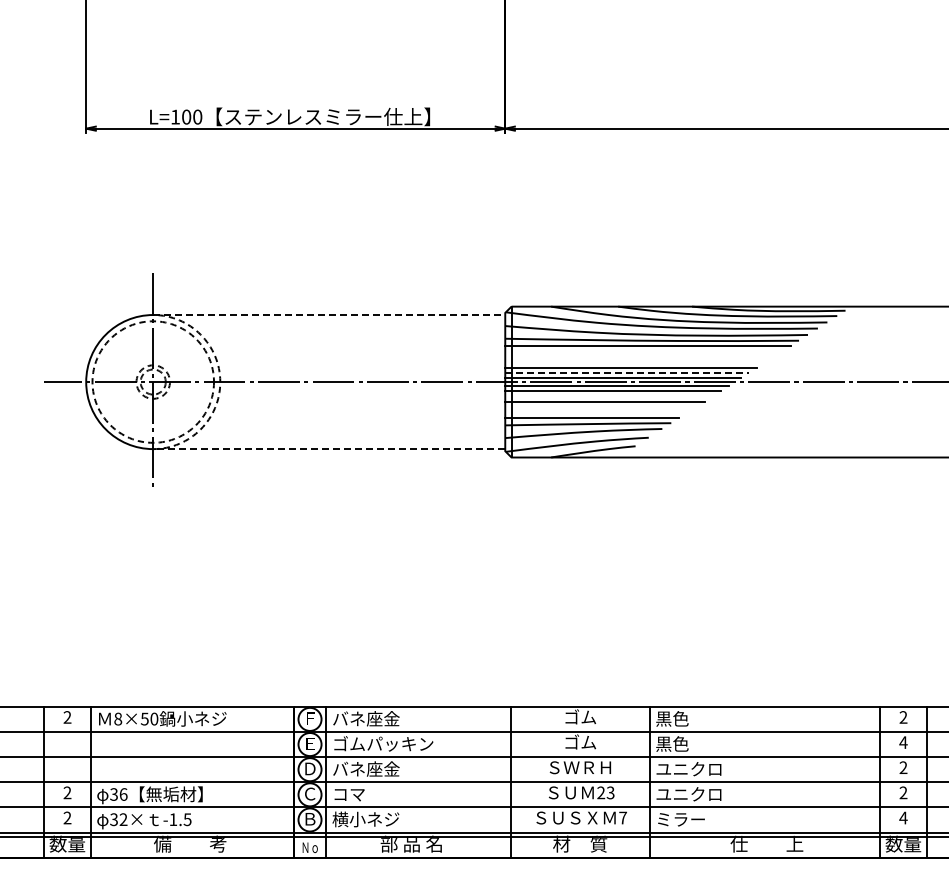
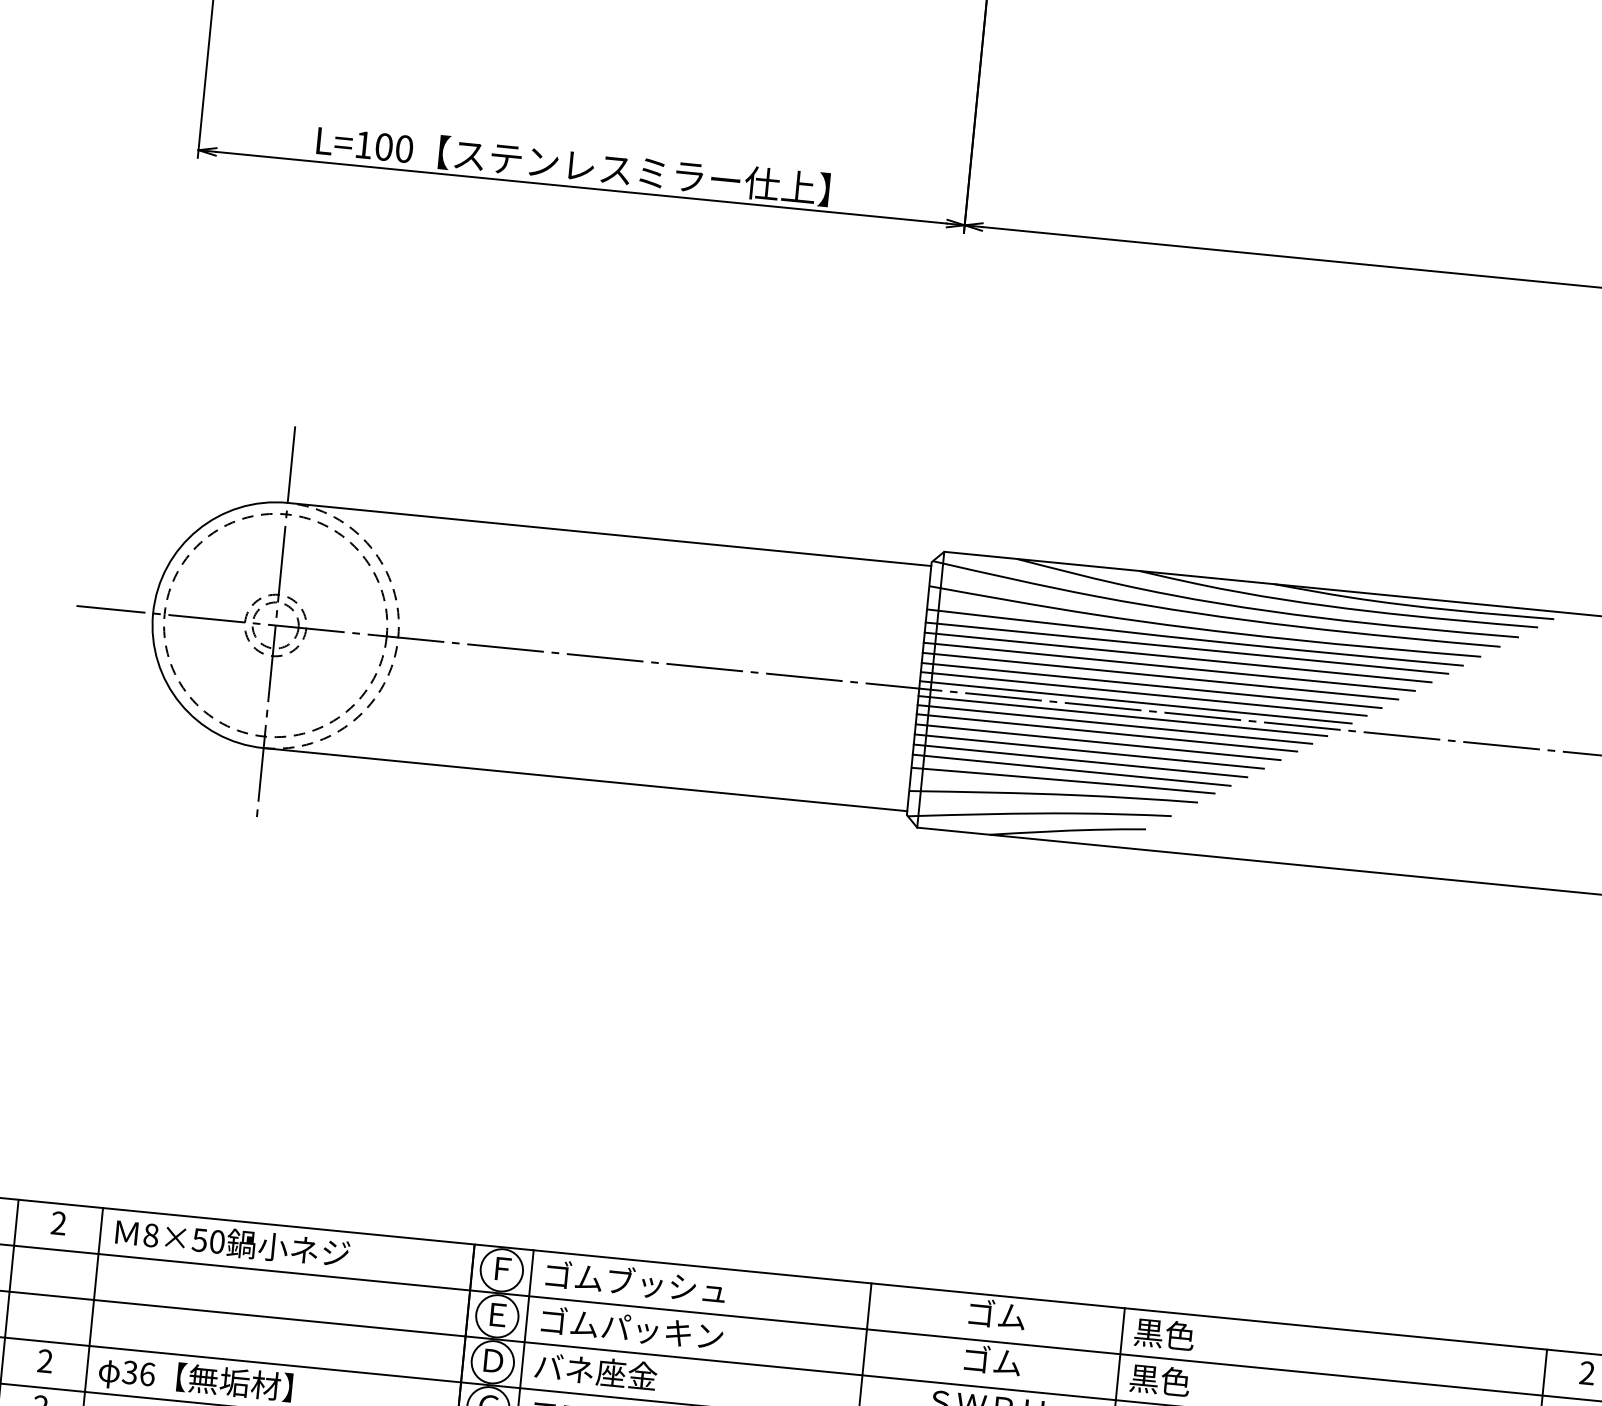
line: (329, 315) -> (609, 535), dashed -> solid
line: (643, 351) -> (1177, 657), added
line: (639, 357) -> (1169, 667), added
line: (635, 362) -> (1160, 676), added
line: (627, 373) -> (1144, 694), dashed -> solid
line: (609, 396) -> (1107, 733), added
line: (600, 407) -> (1088, 752), added
line: (596, 412) -> (1080, 760), added
line: (329, 449) -> (585, 780), dashed -> solid
text: (382, 718) -> (634, 1281), バネ座金 -> ゴムブッシュ

